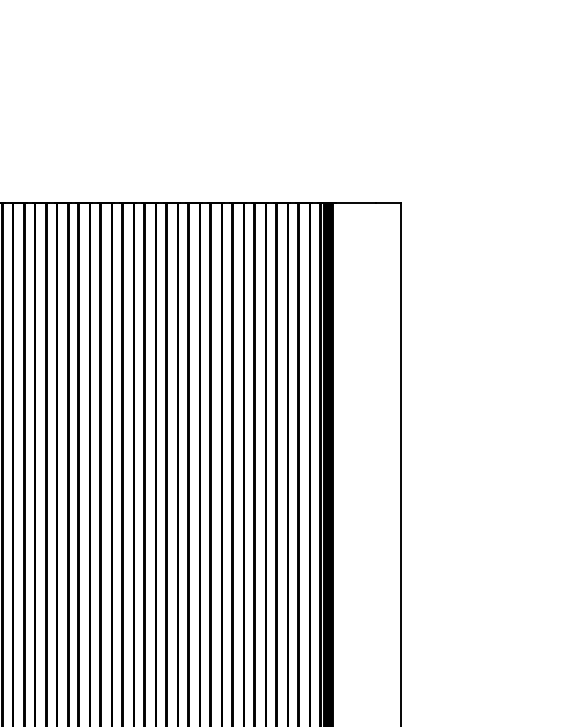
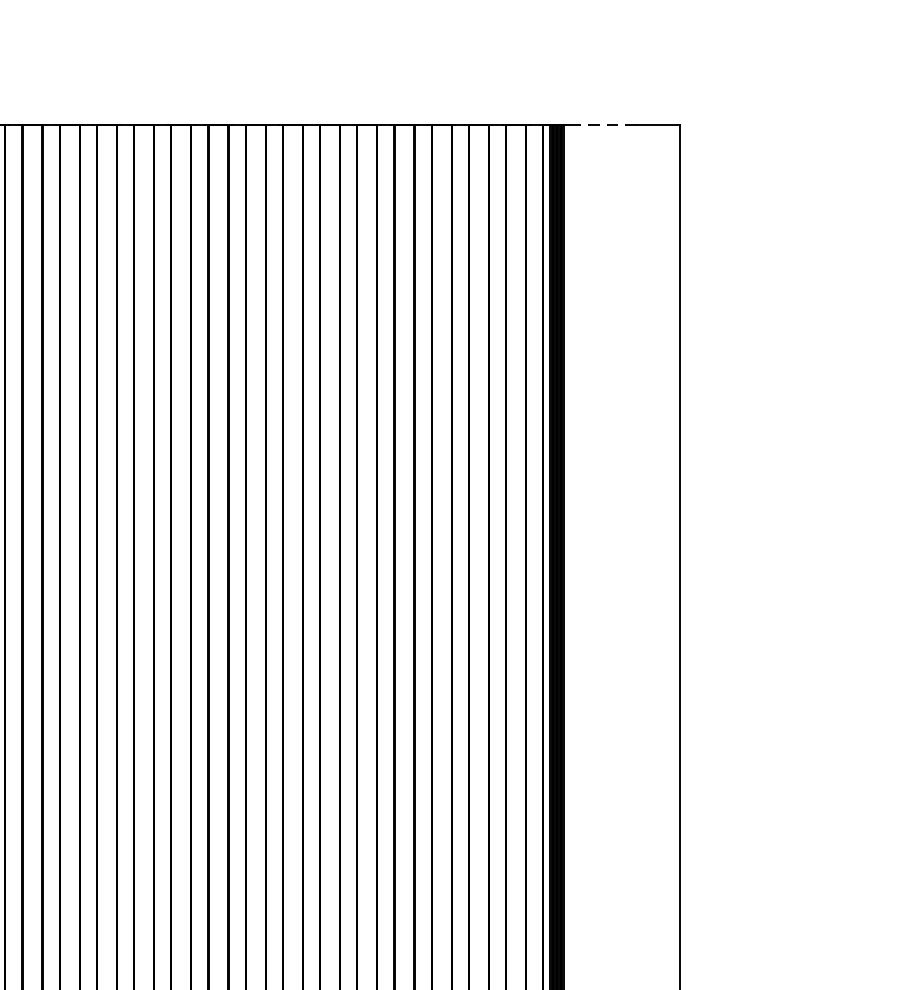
line: (356, 203) -> (604, 126), solid -> dashed

